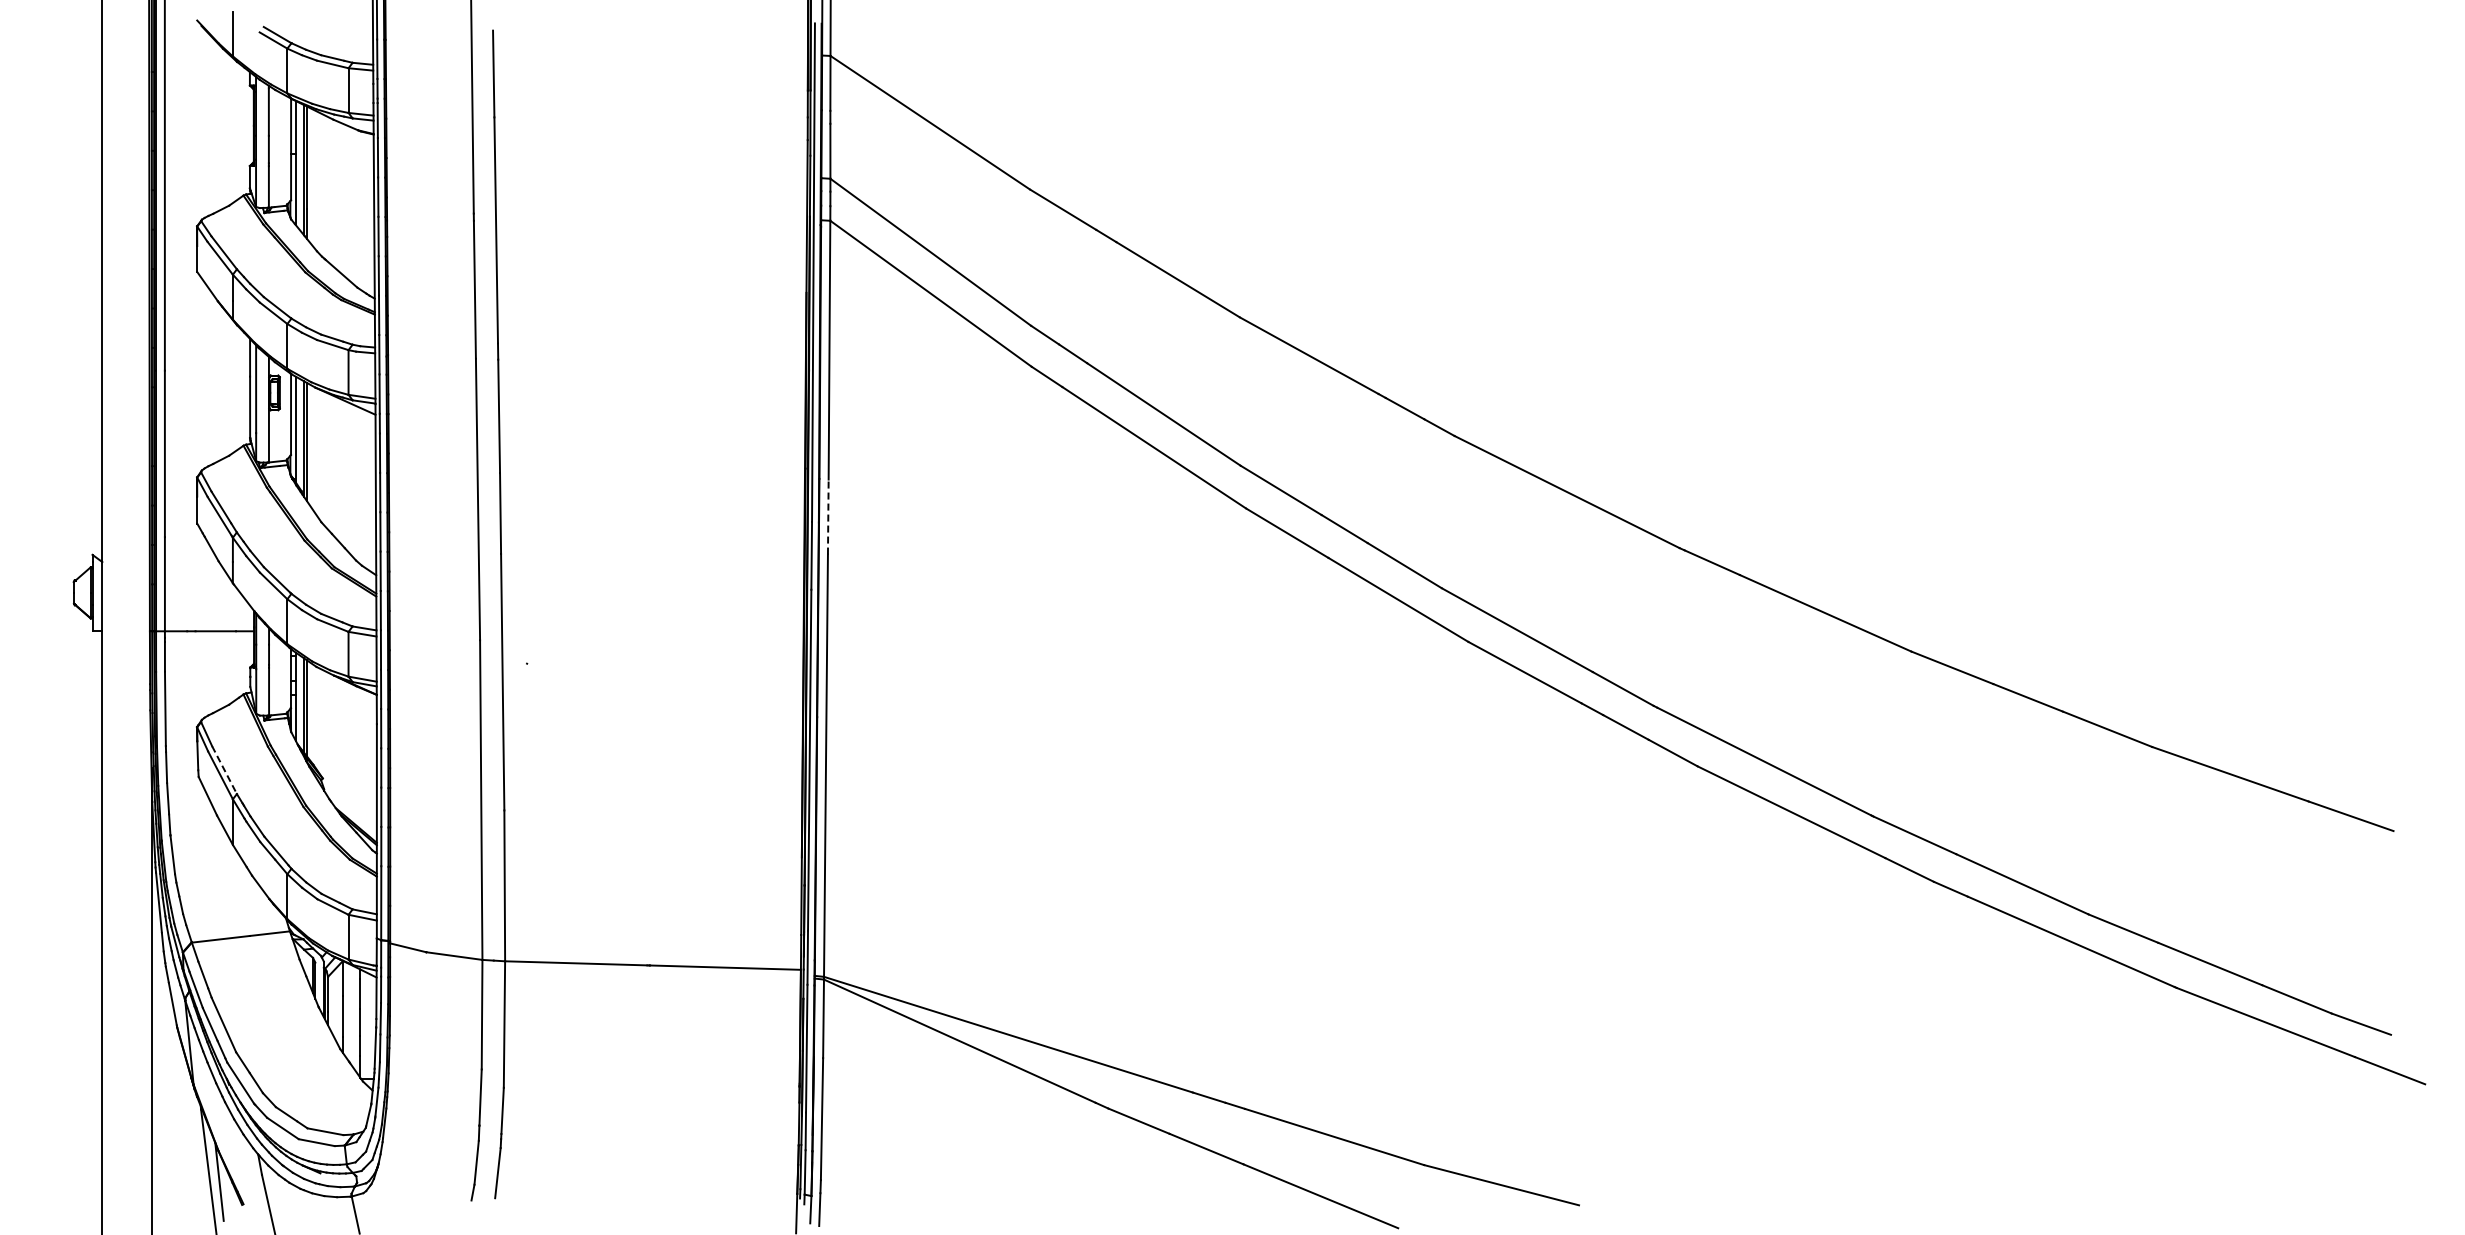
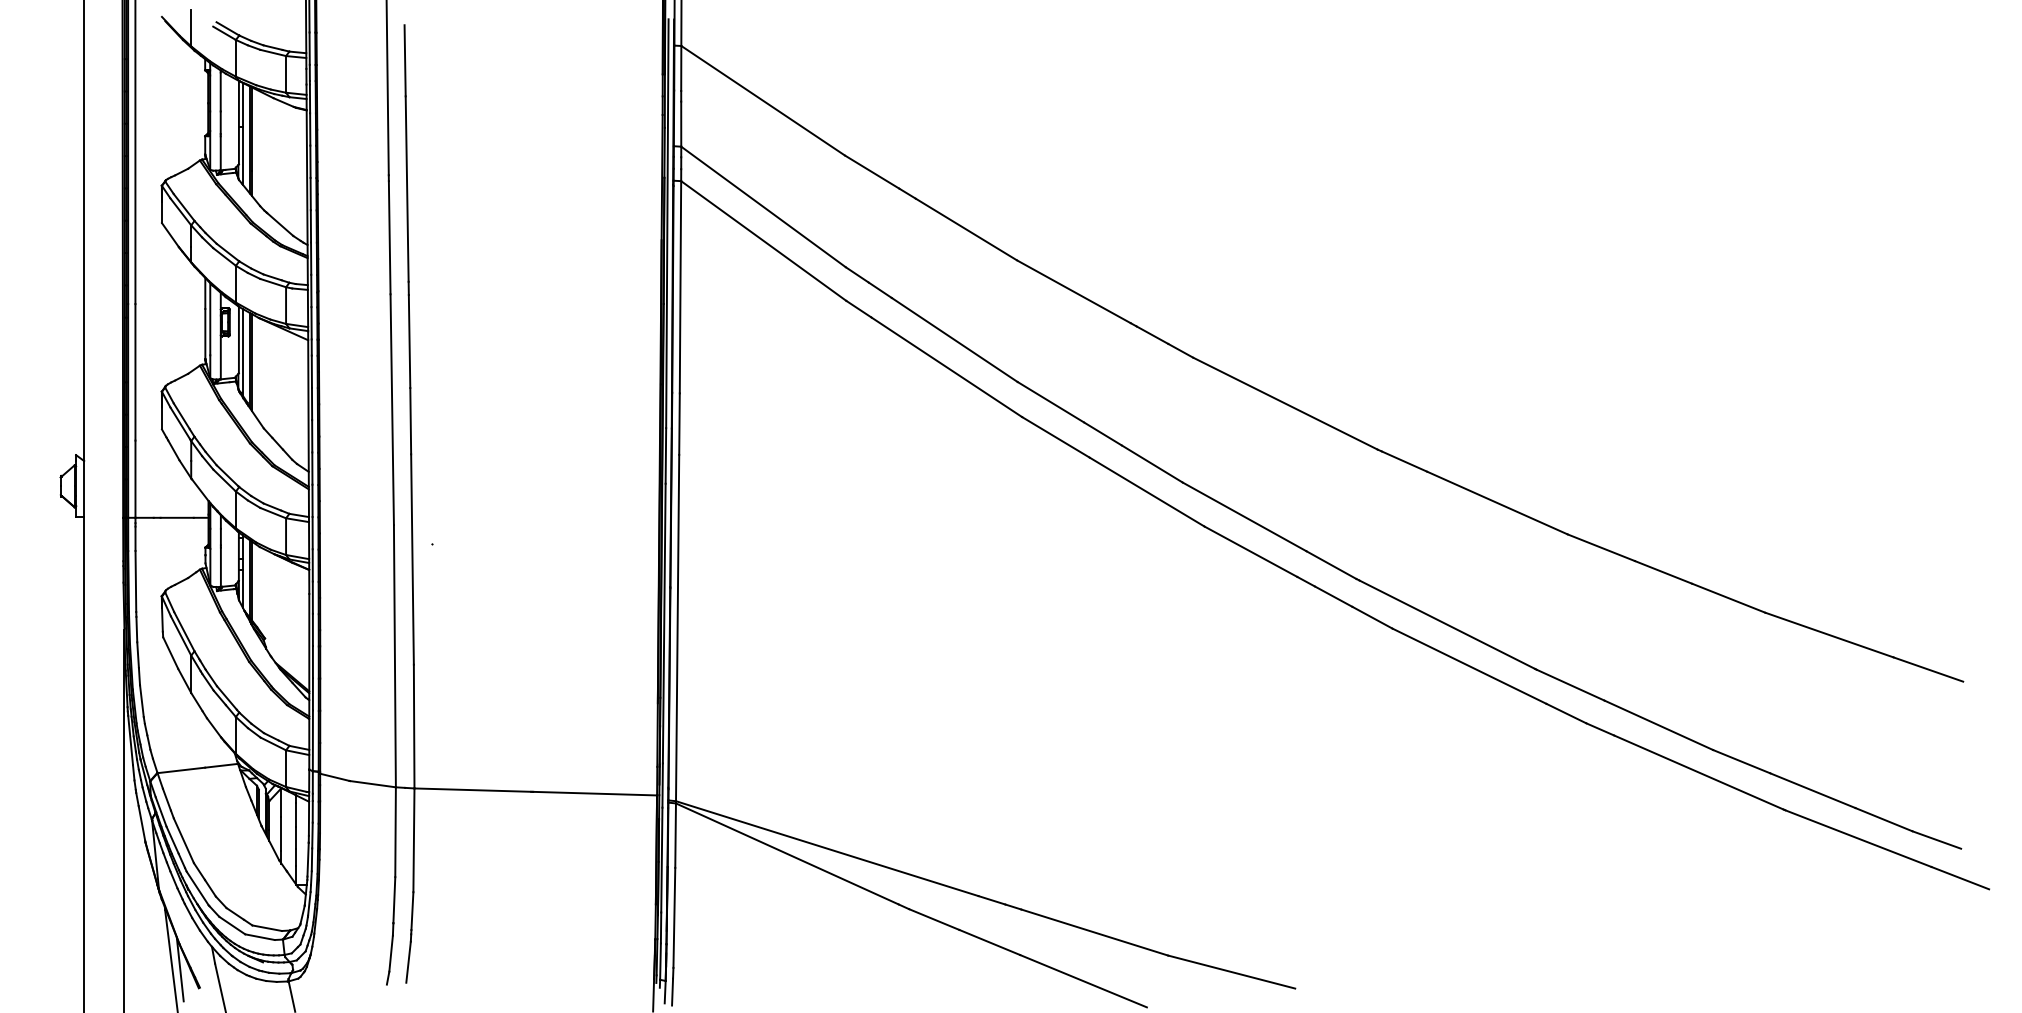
line: (828, 517) -> (679, 424), dashed -> solid
line: (224, 770) -> (184, 631), dashed -> solid

